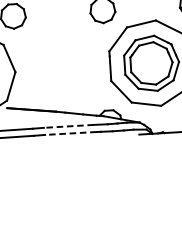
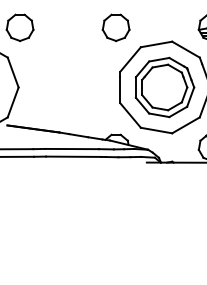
line: (69, 126) -> (72, 149), dashed -> solid
line: (70, 133) -> (73, 156), dashed -> solid

